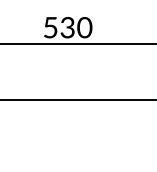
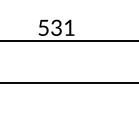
text: (84, 27) -> (69, 27), 530 -> 531

